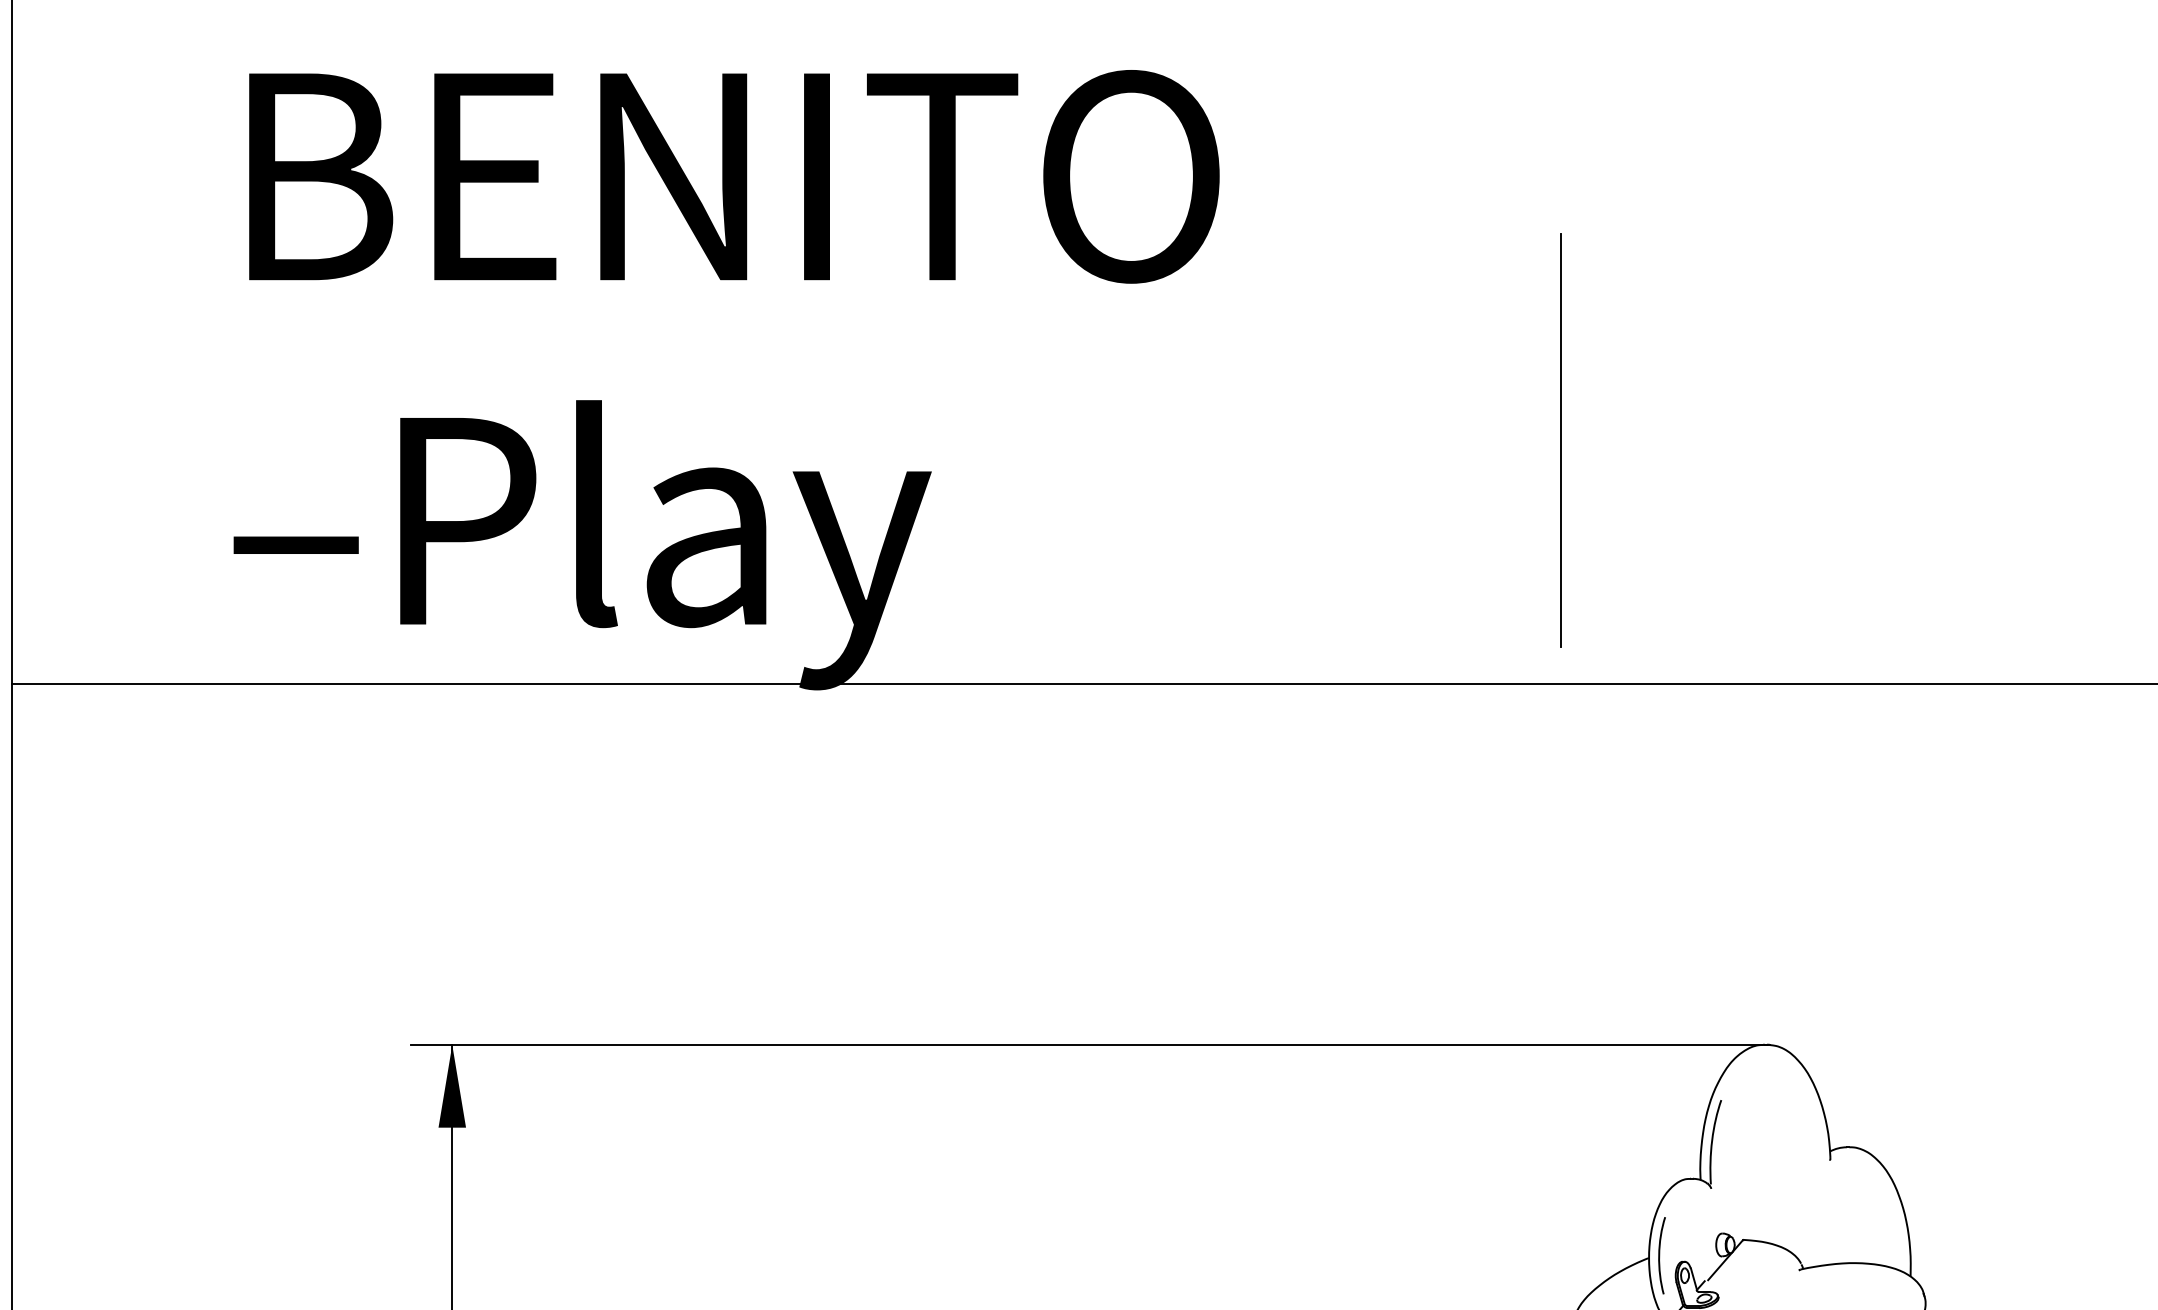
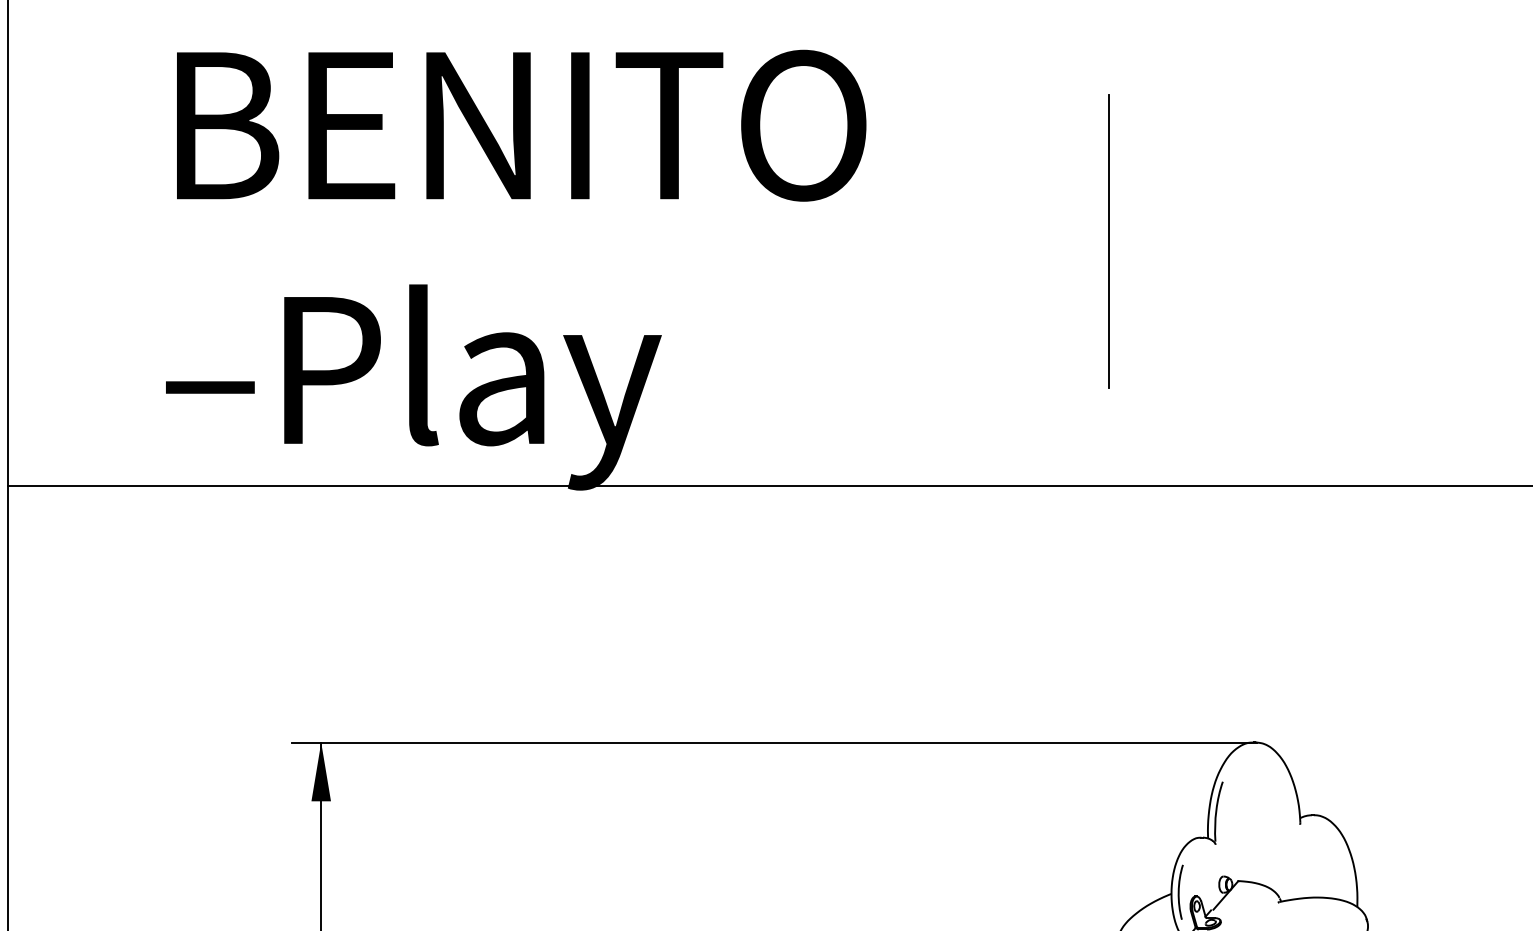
line: (1560, 441) -> (1108, 241), moved

